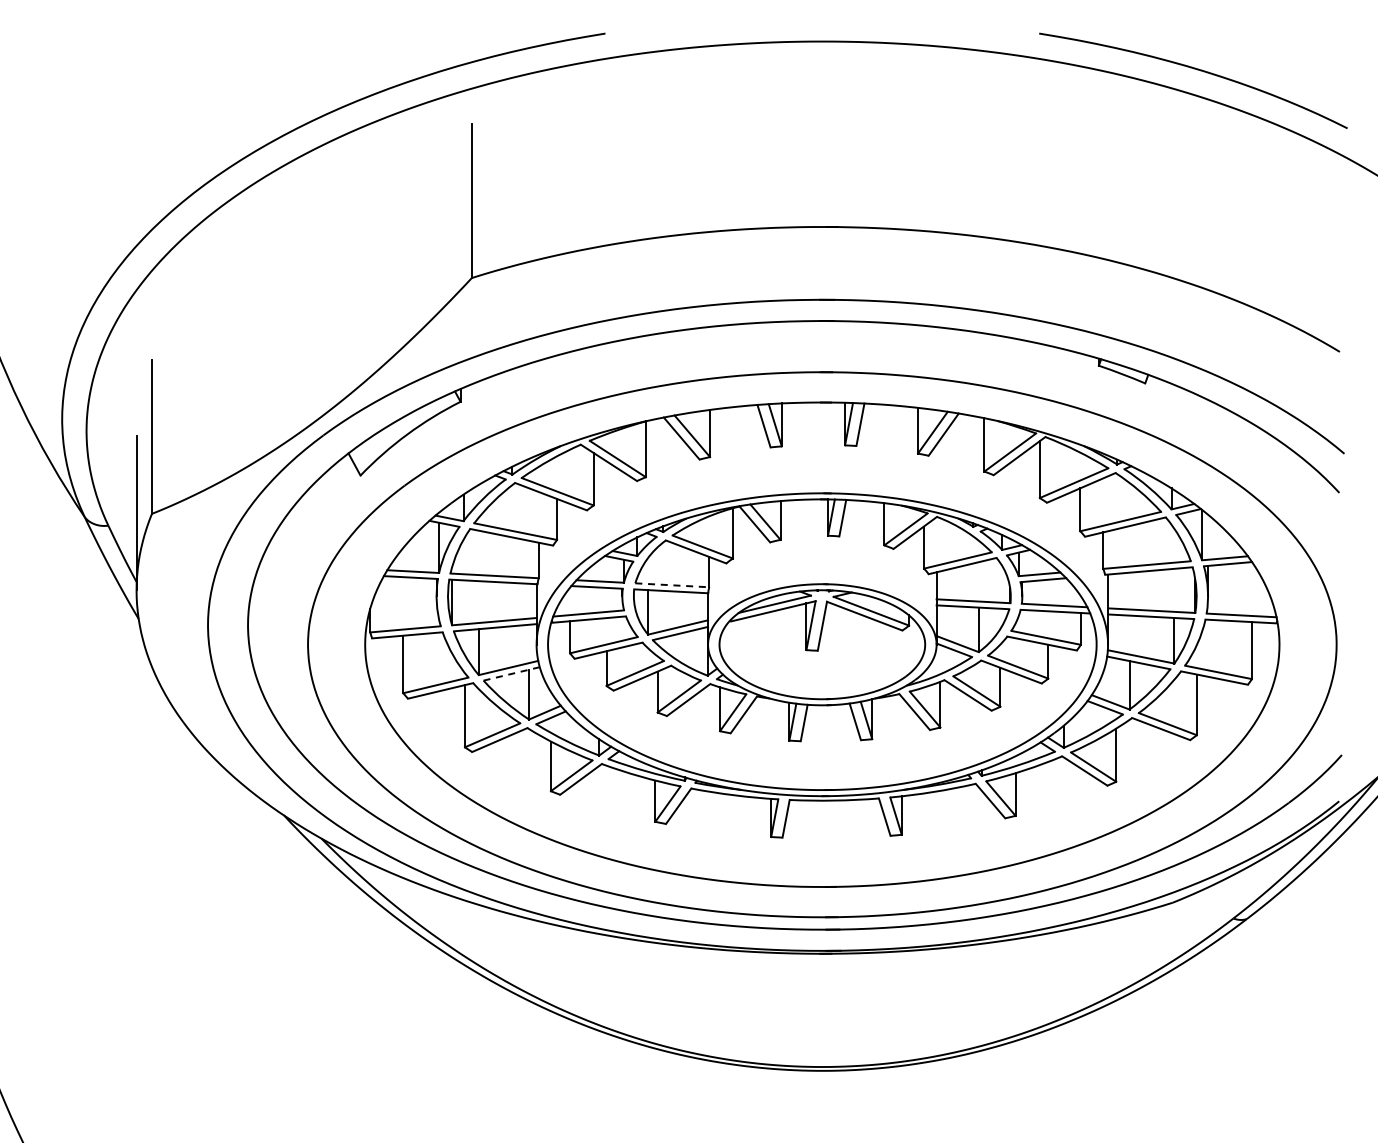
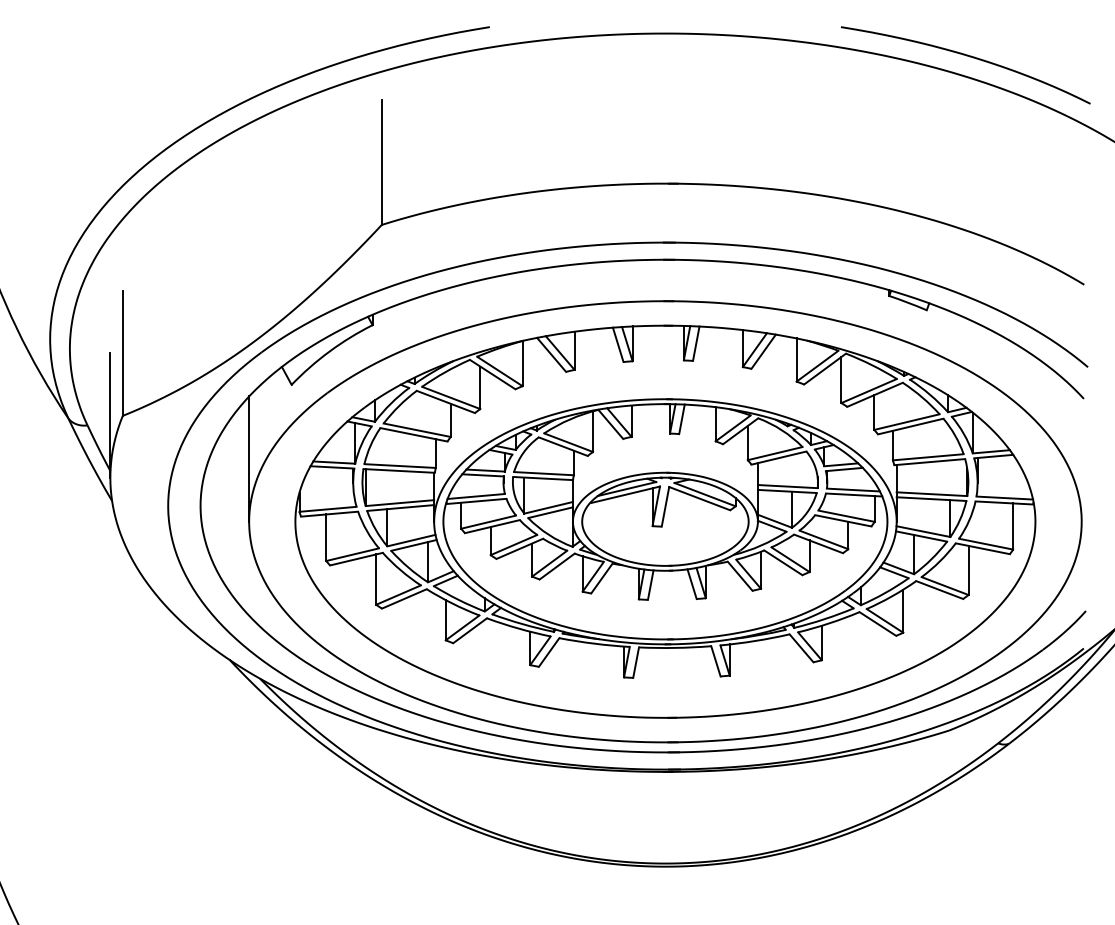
line: (308, 566) -> (249, 458), added
line: (672, 585) -> (544, 473), dashed -> solid
line: (511, 673) -> (413, 545), dashed -> solid

